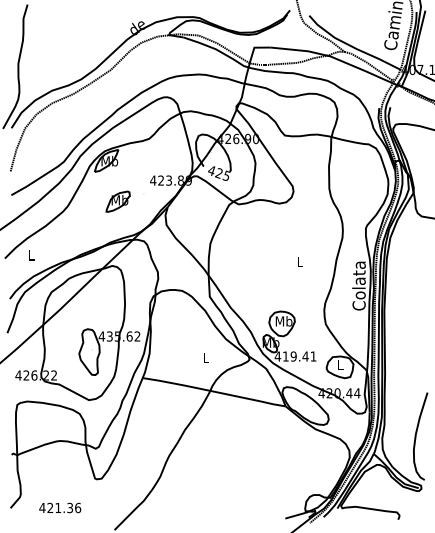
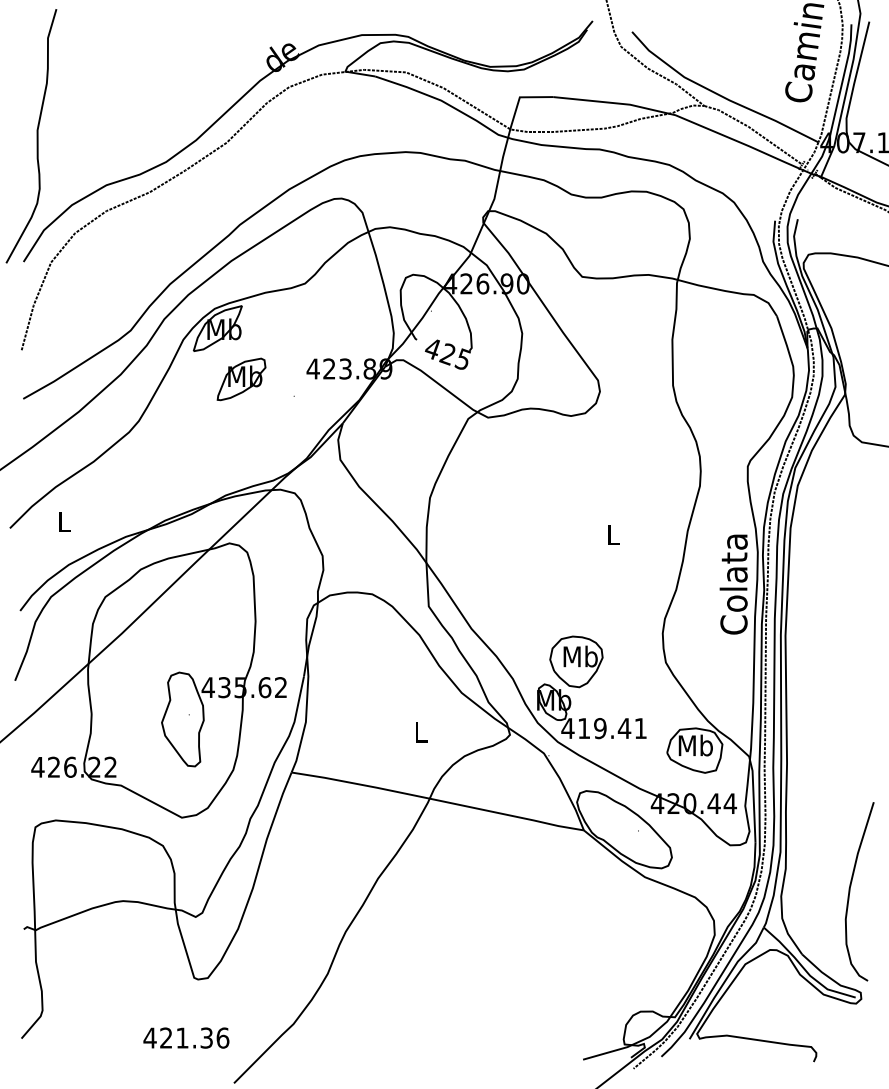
part: (117, 201) -> (240, 378), moved
text: (340, 364) -> (695, 744), L -> Mb
text: (60, 507) -> (186, 1037), moved

